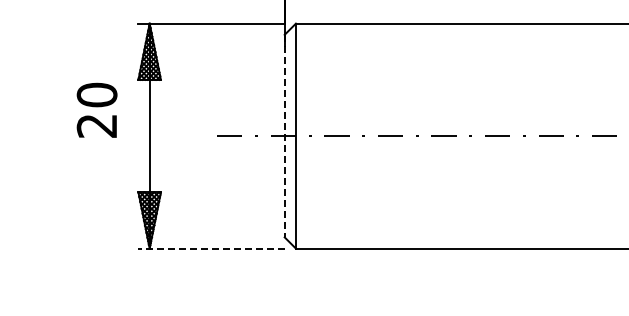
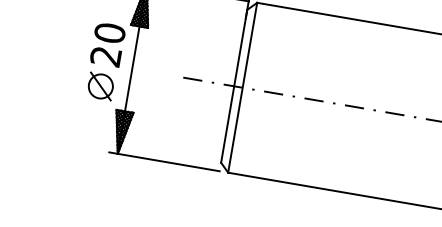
text: (96, 109) -> (107, 44), moved
line: (284, 136) -> (234, 86), dashed -> solid
part: (112, 165) -> (100, 86), added
line: (211, 248) -> (164, 161), dashed -> solid

